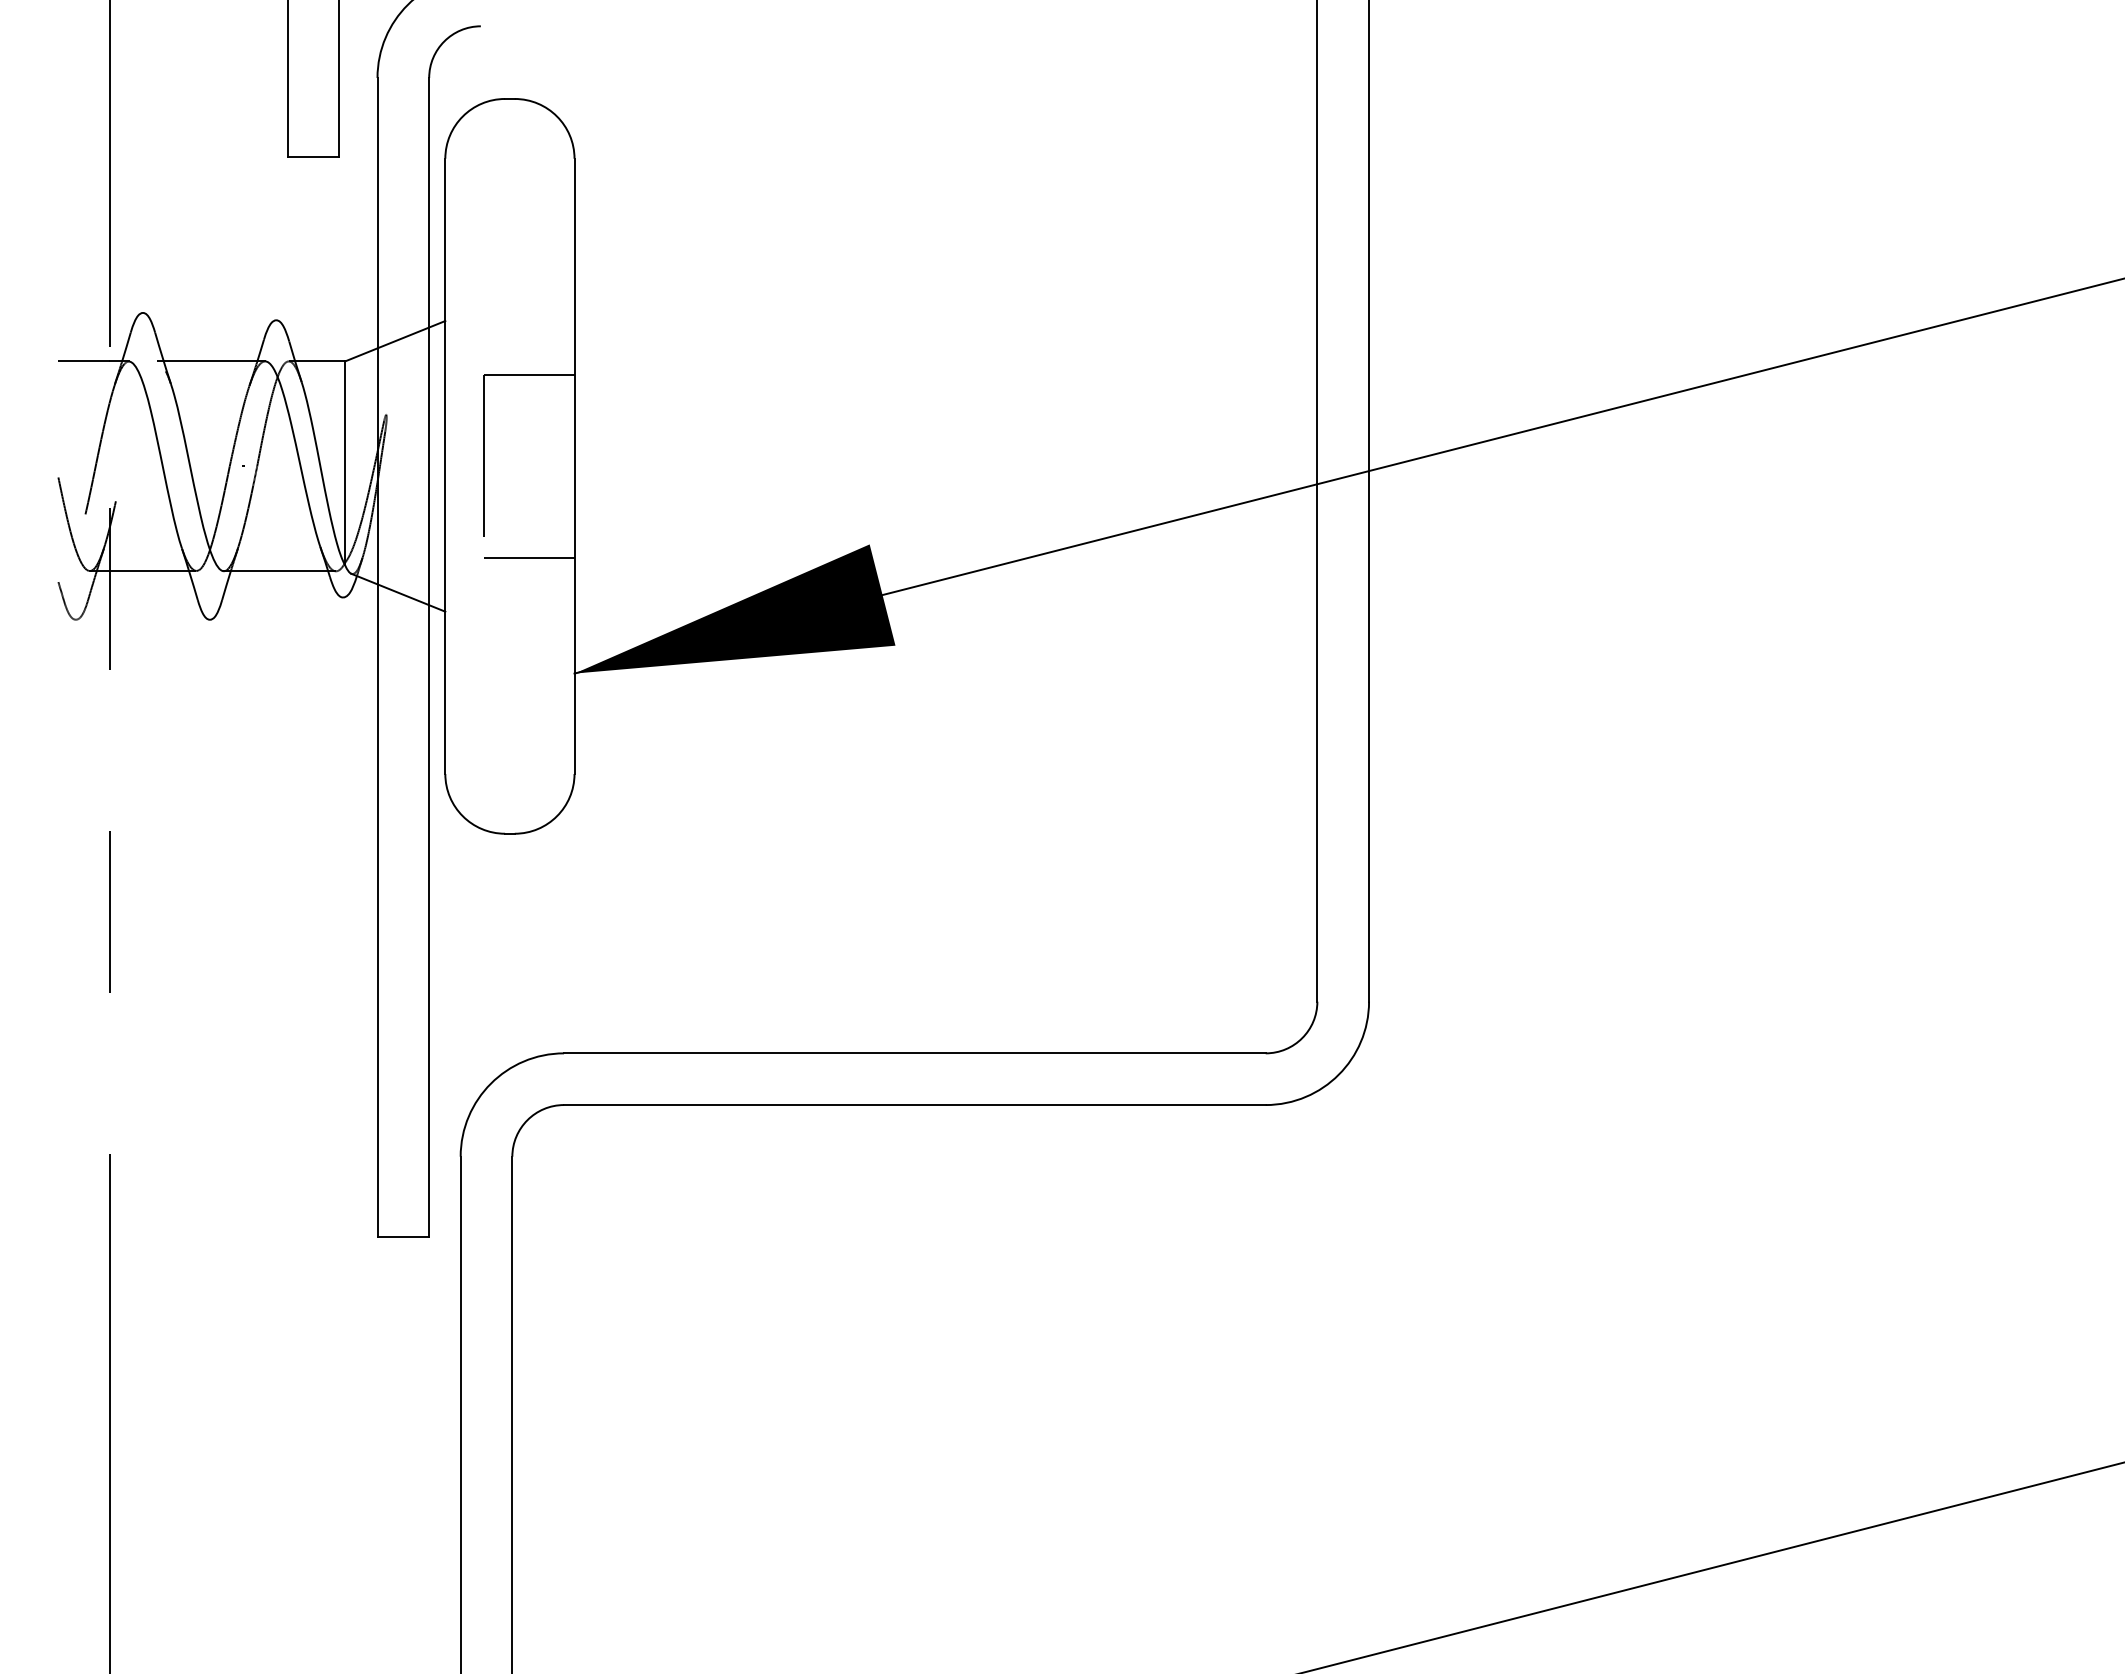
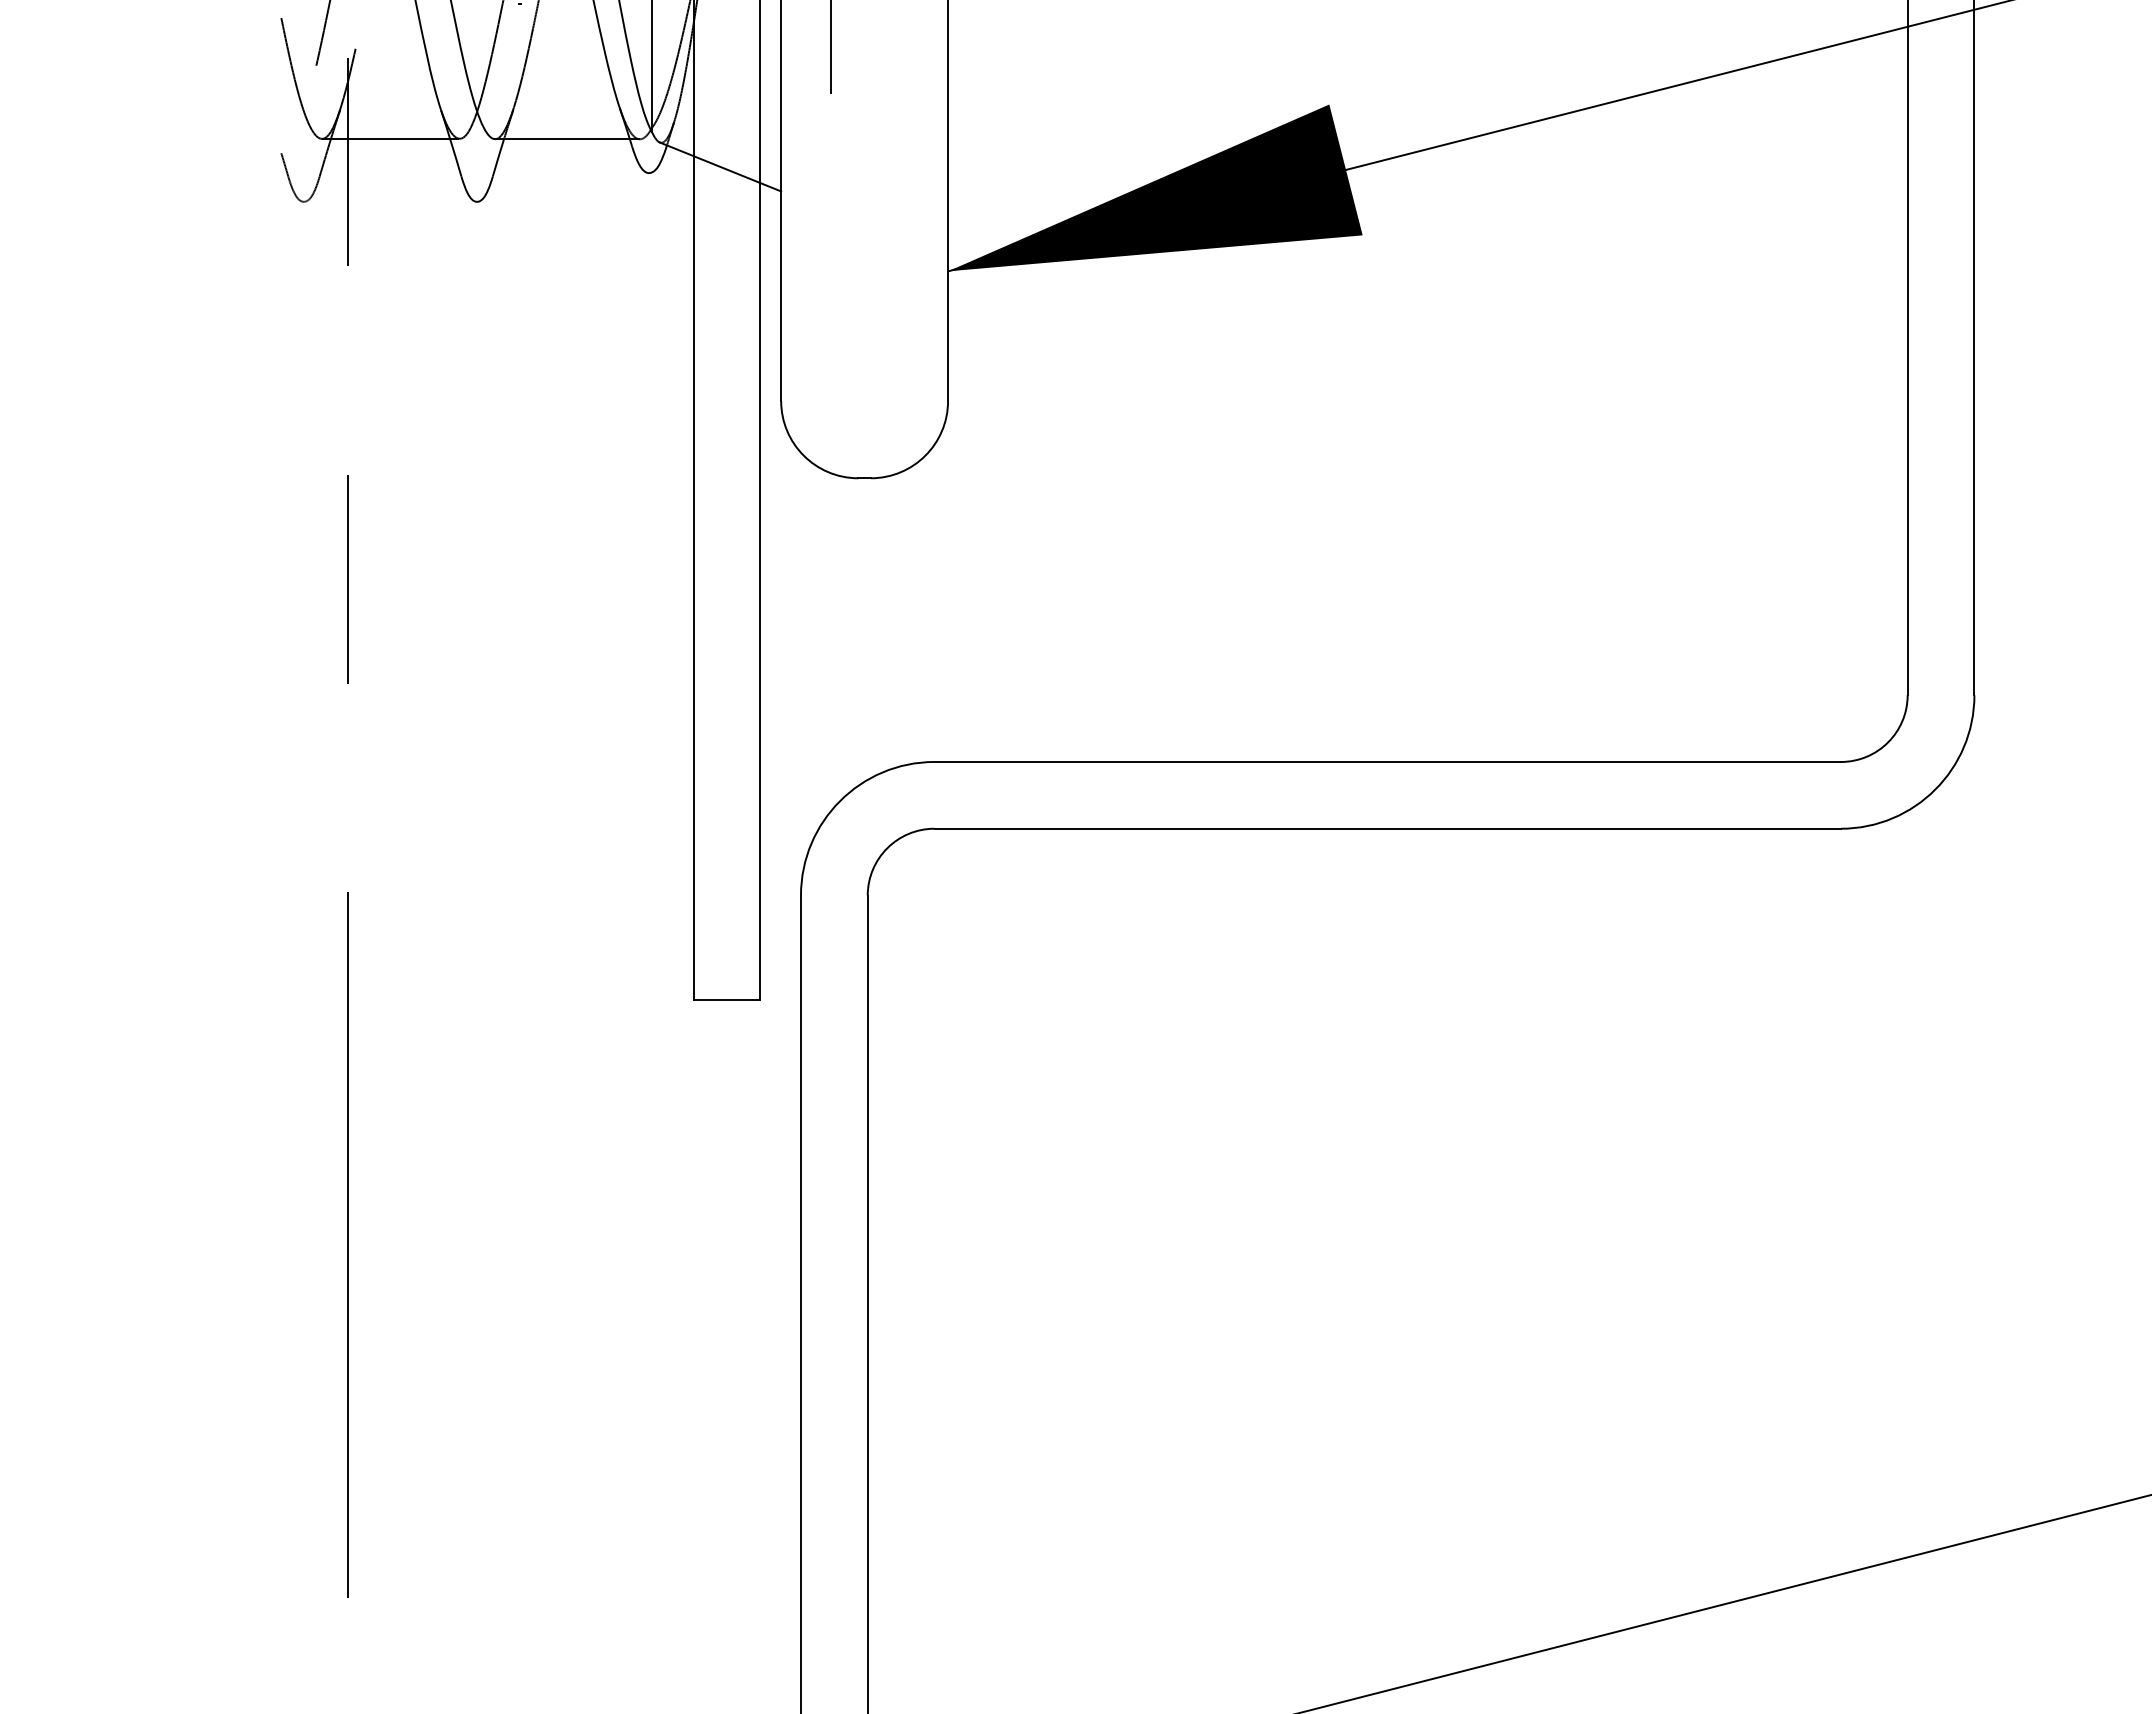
line: (529, 557) -> (889, 121), removed

